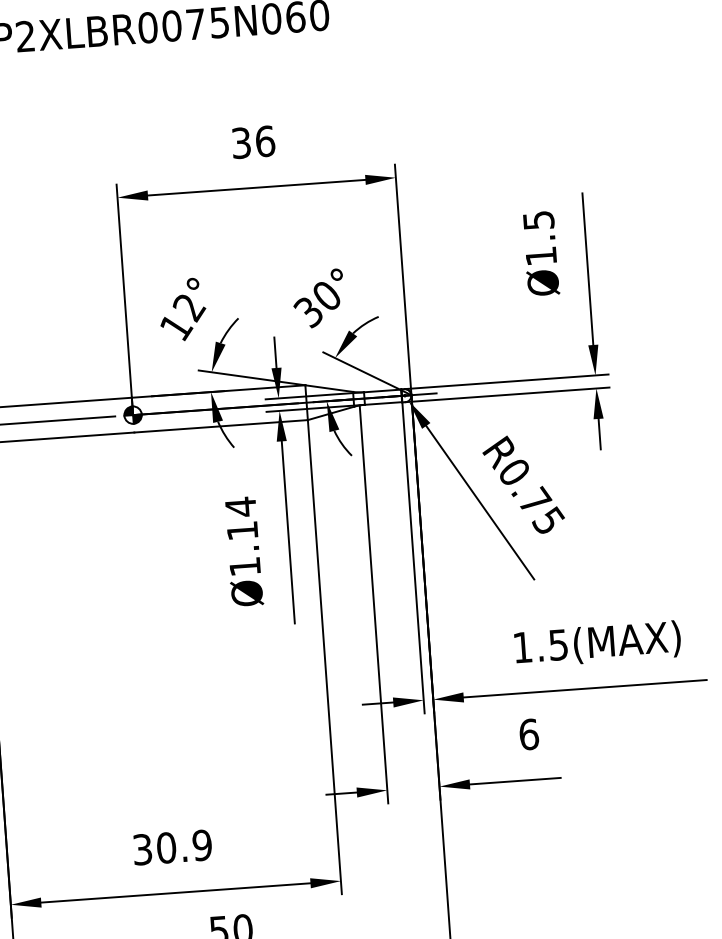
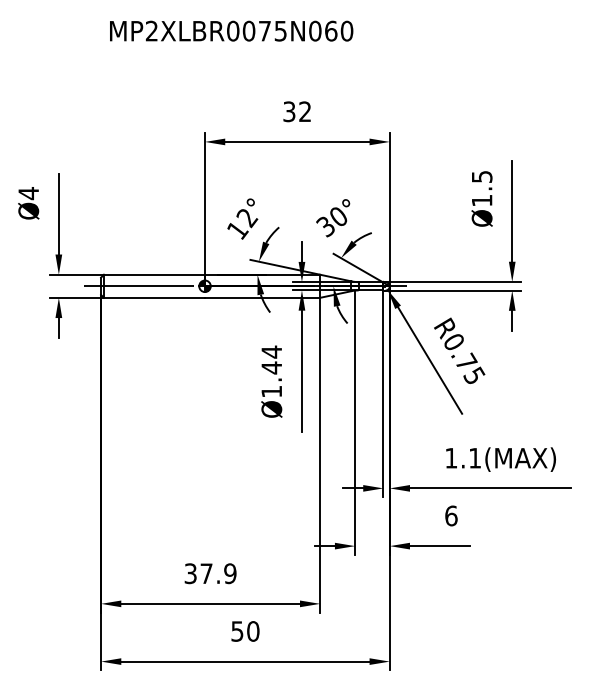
text: (265, 140) -> (305, 111), 36 -> 32
text: (242, 530) -> (271, 367), Ø1.14 -> Ø1.44
text: (557, 645) -> (474, 458), 1.5(MAX) -> 1.1(MAX)
text: (166, 847) -> (206, 573), 30.9 -> 37.9

